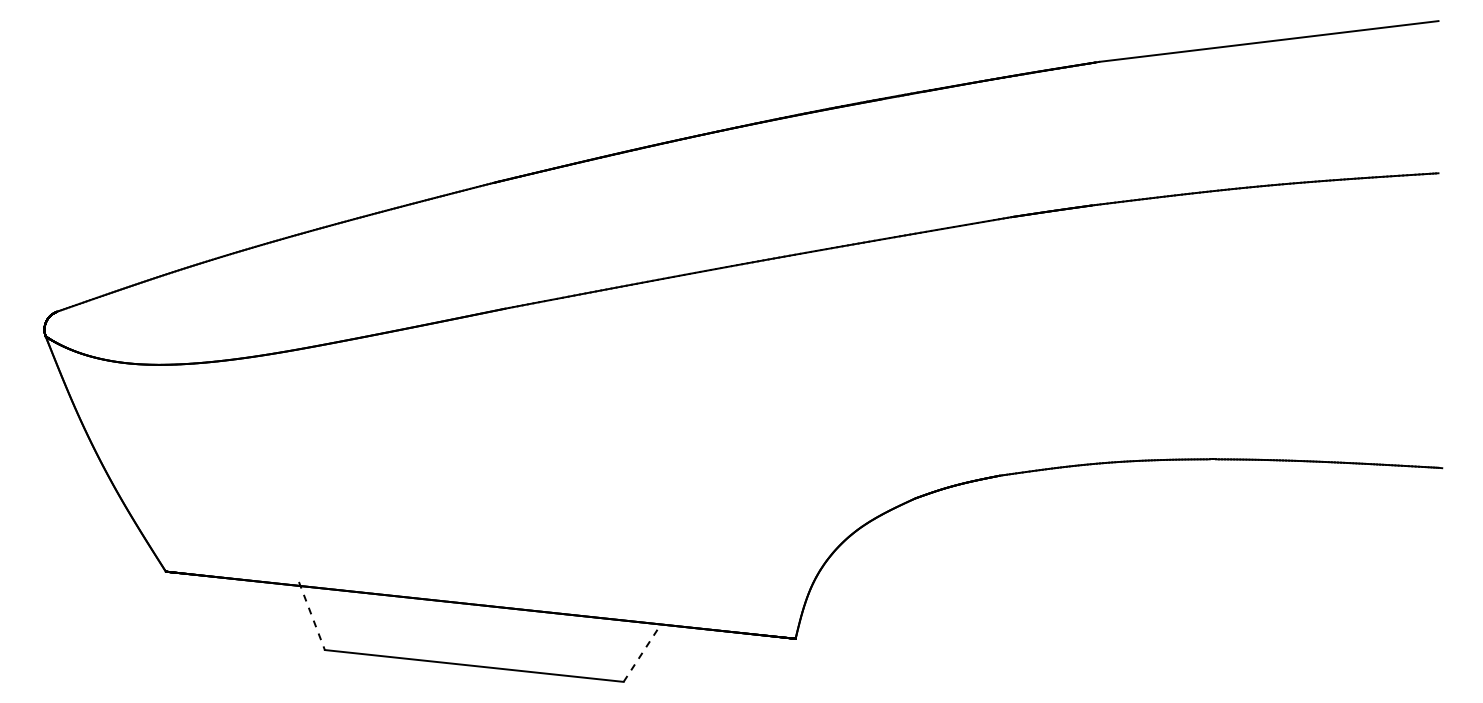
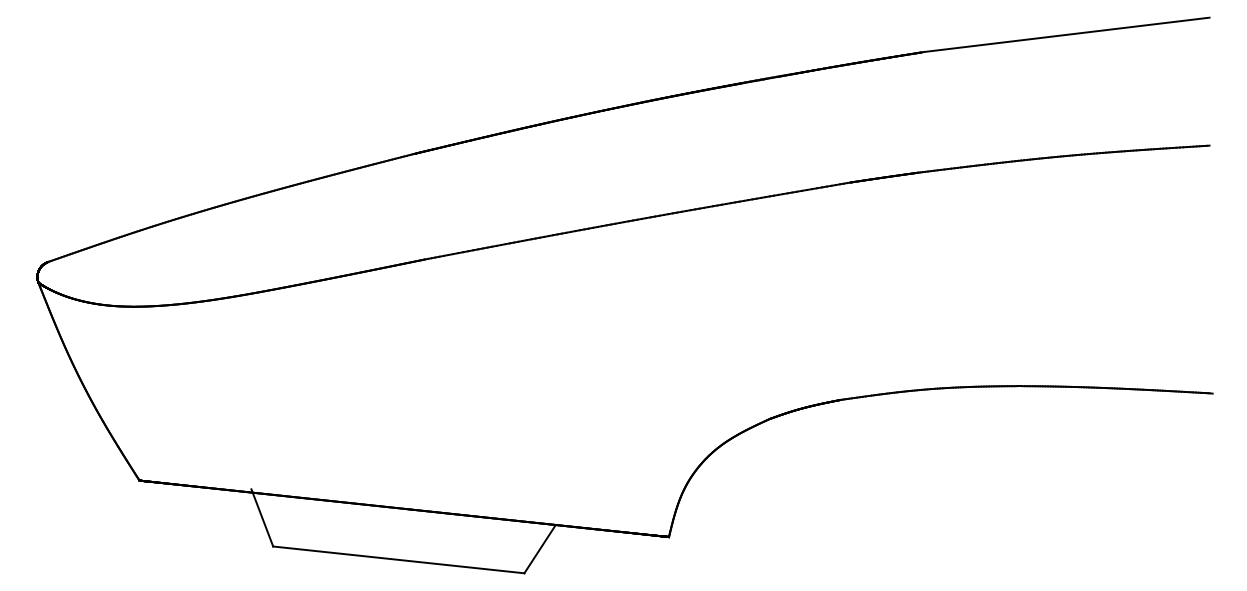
line: (312, 616) -> (262, 518), dashed -> solid
line: (642, 652) -> (540, 548), dashed -> solid

